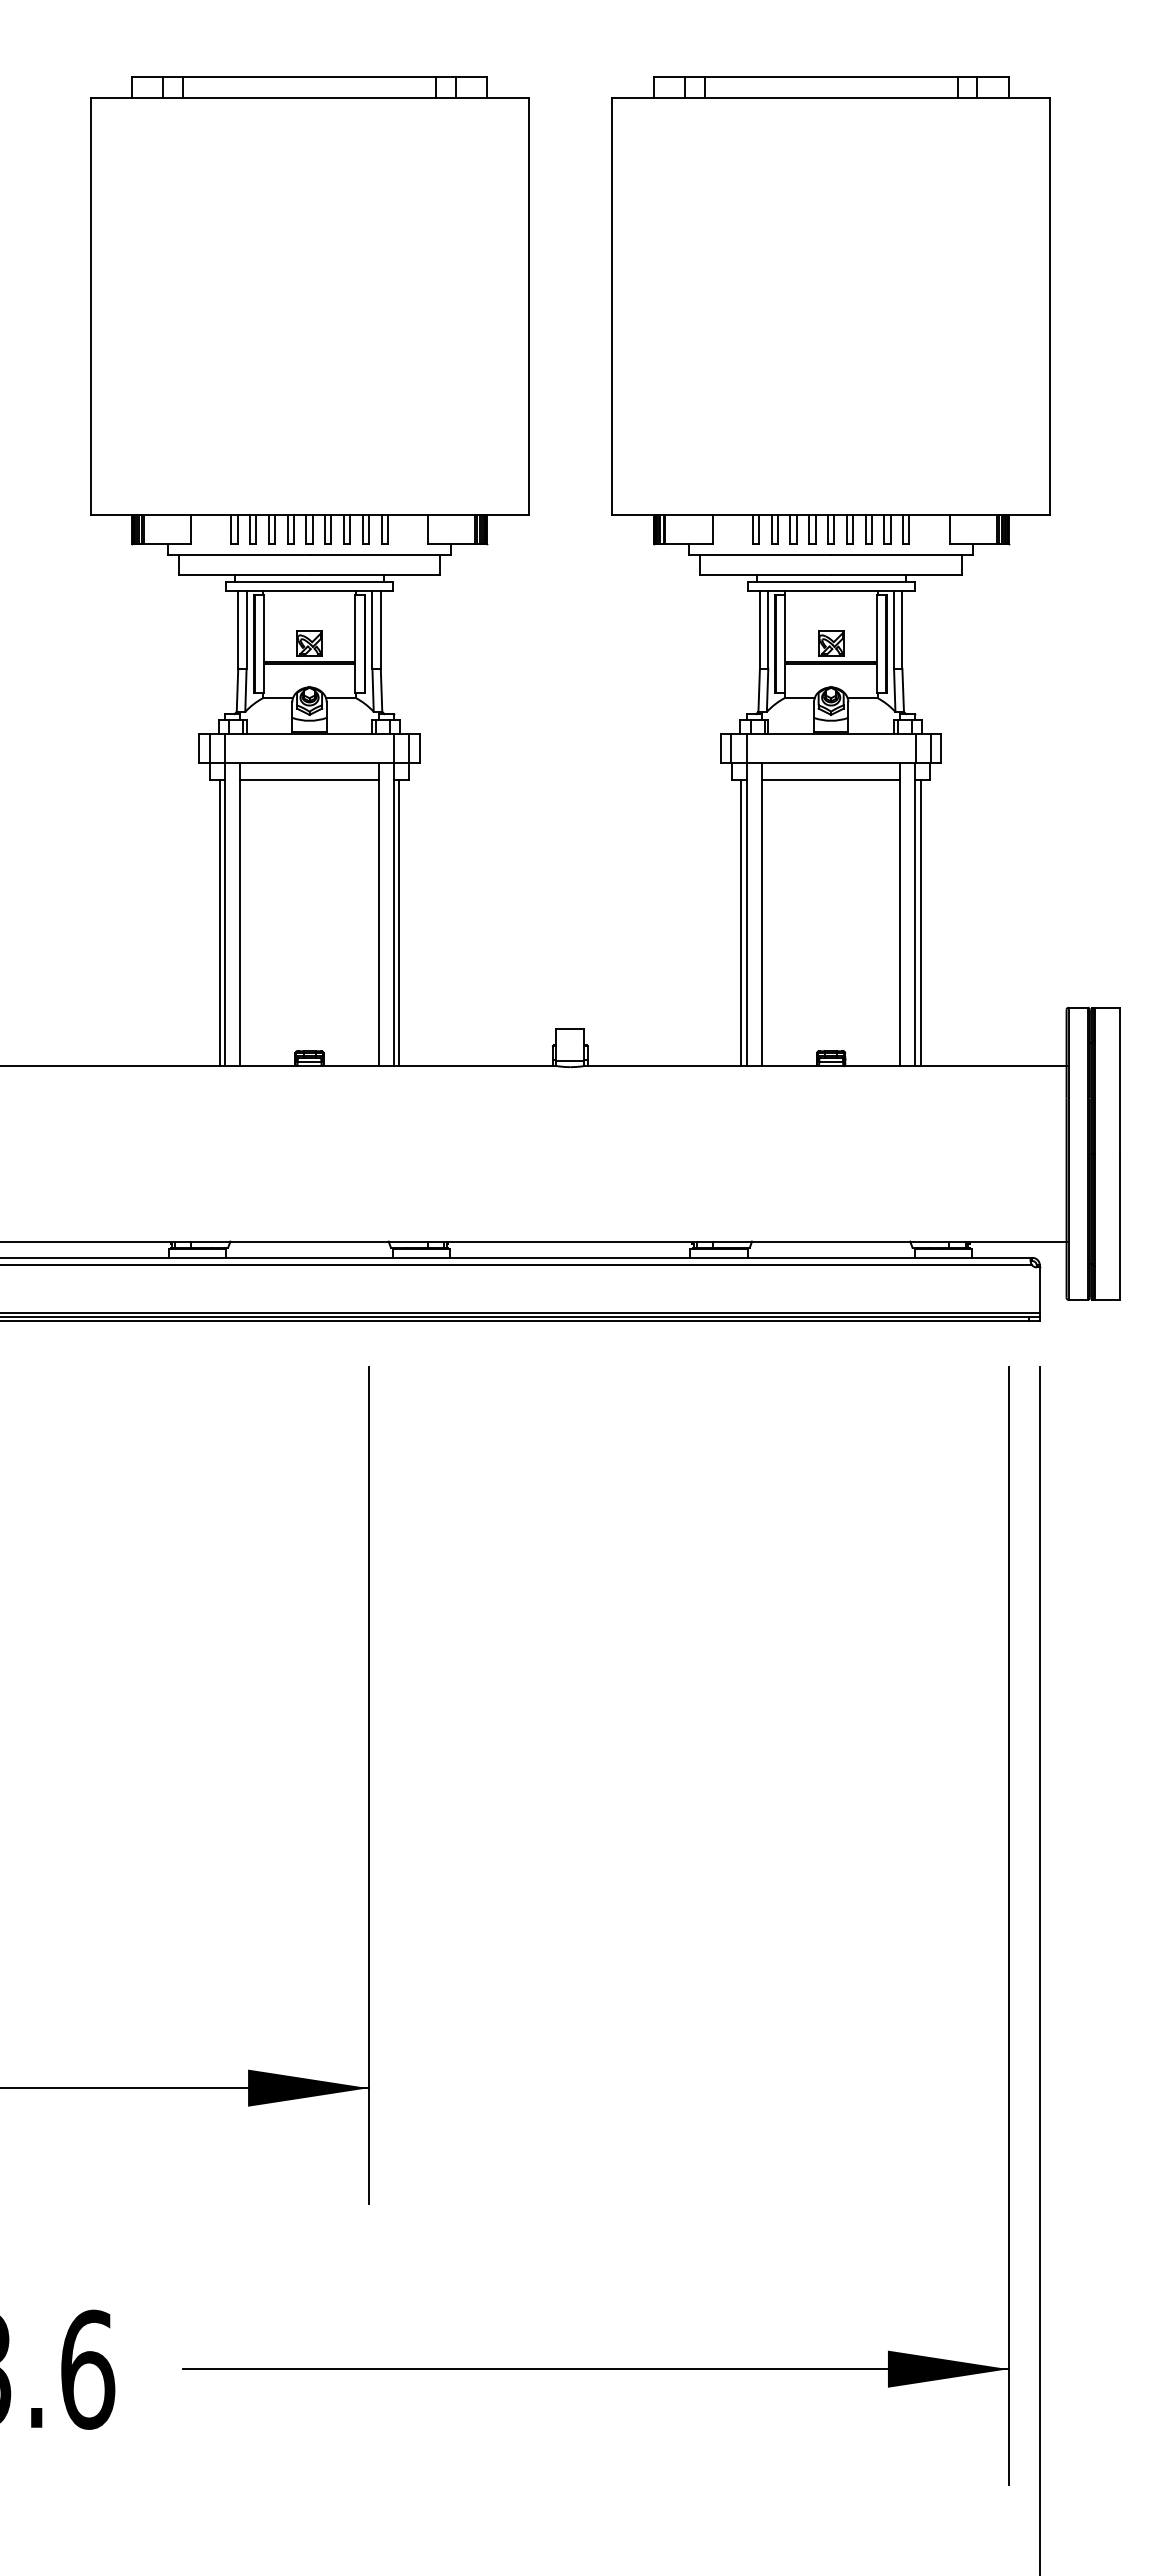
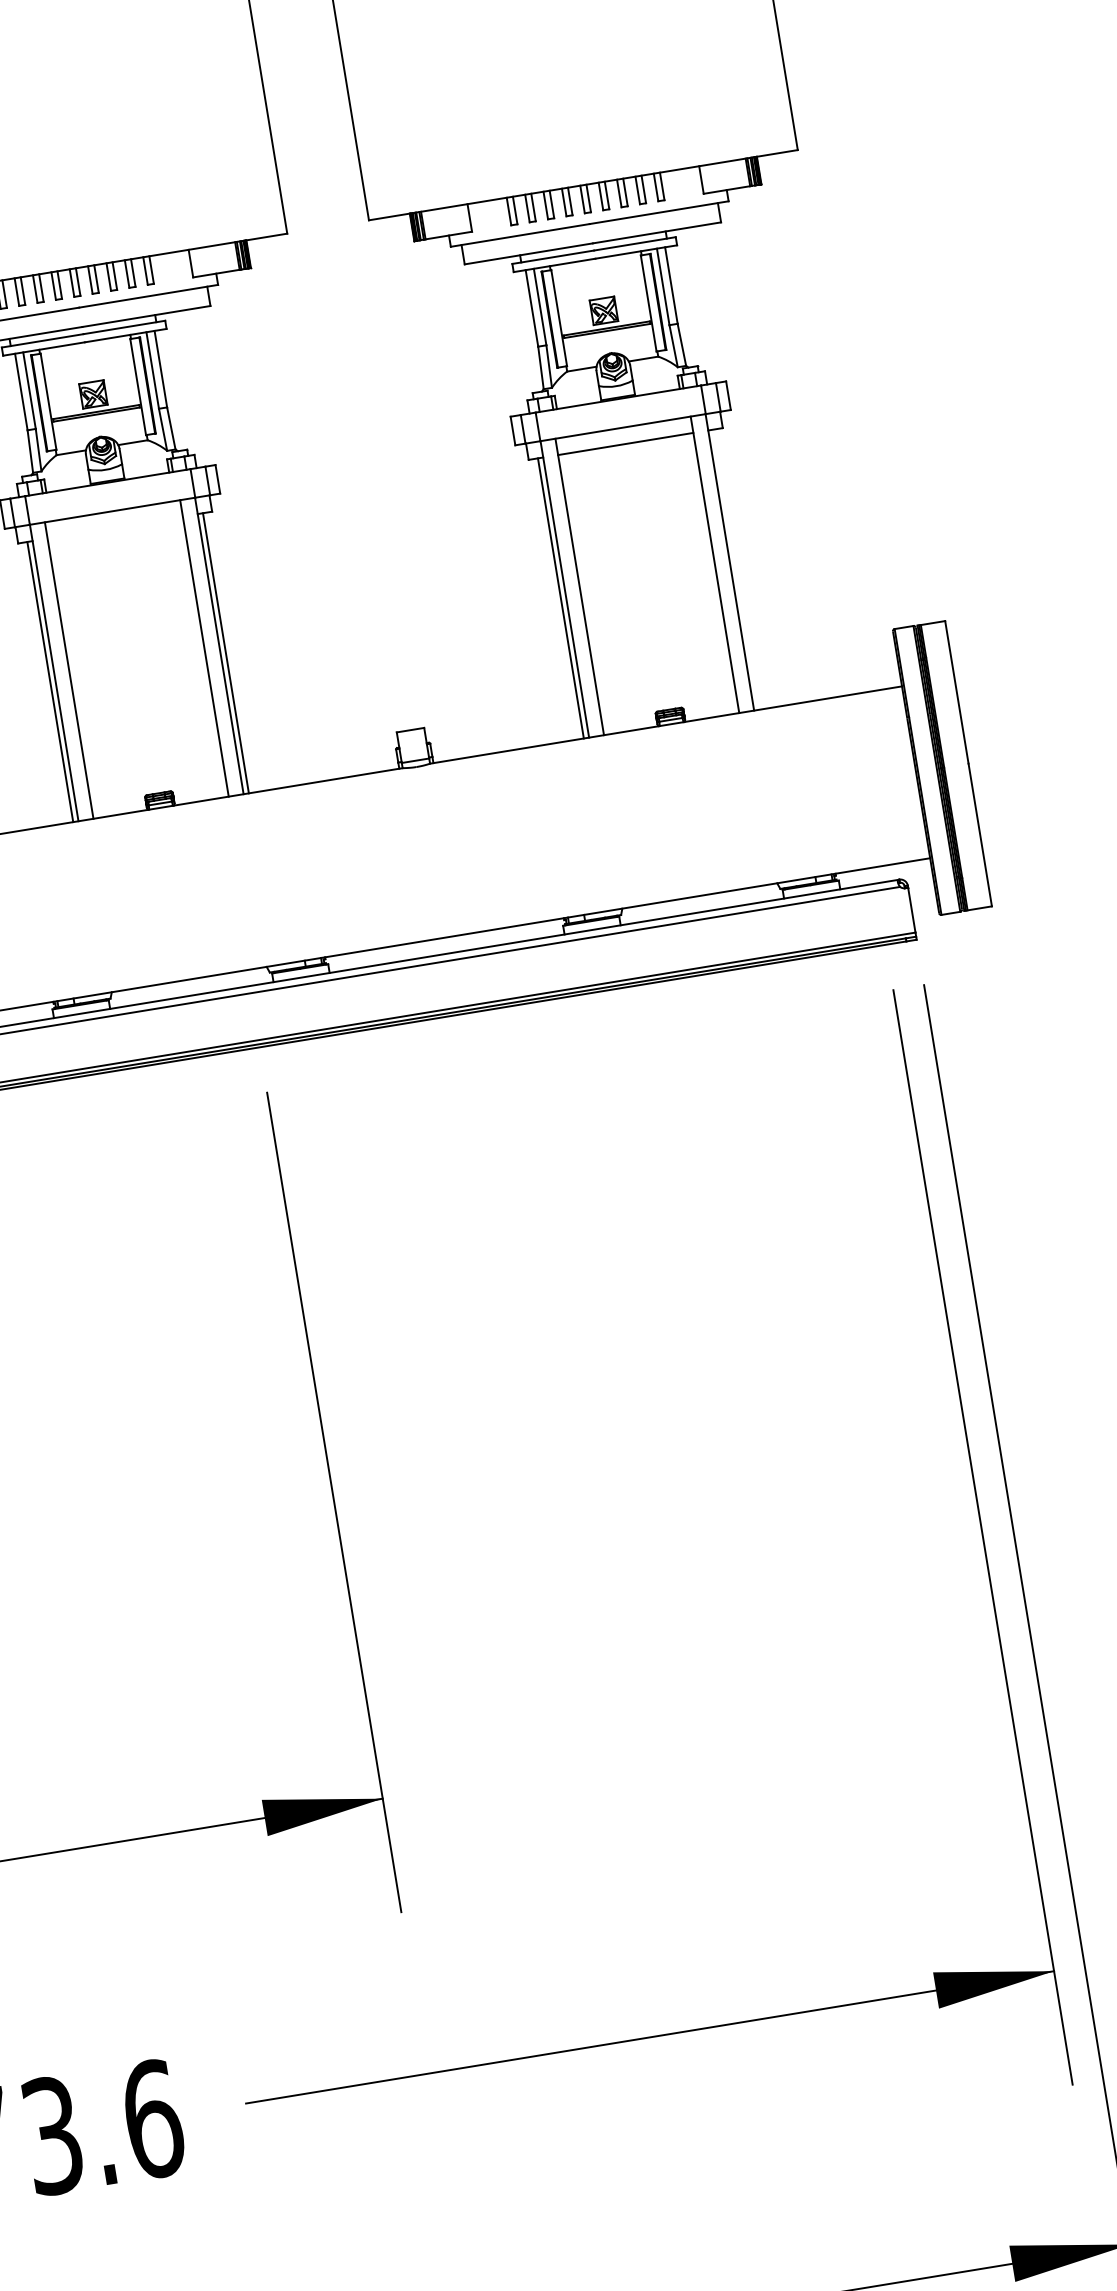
line: (309, 779) -> (115, 527), removed
line: (920, 922) -> (736, 569), removed

